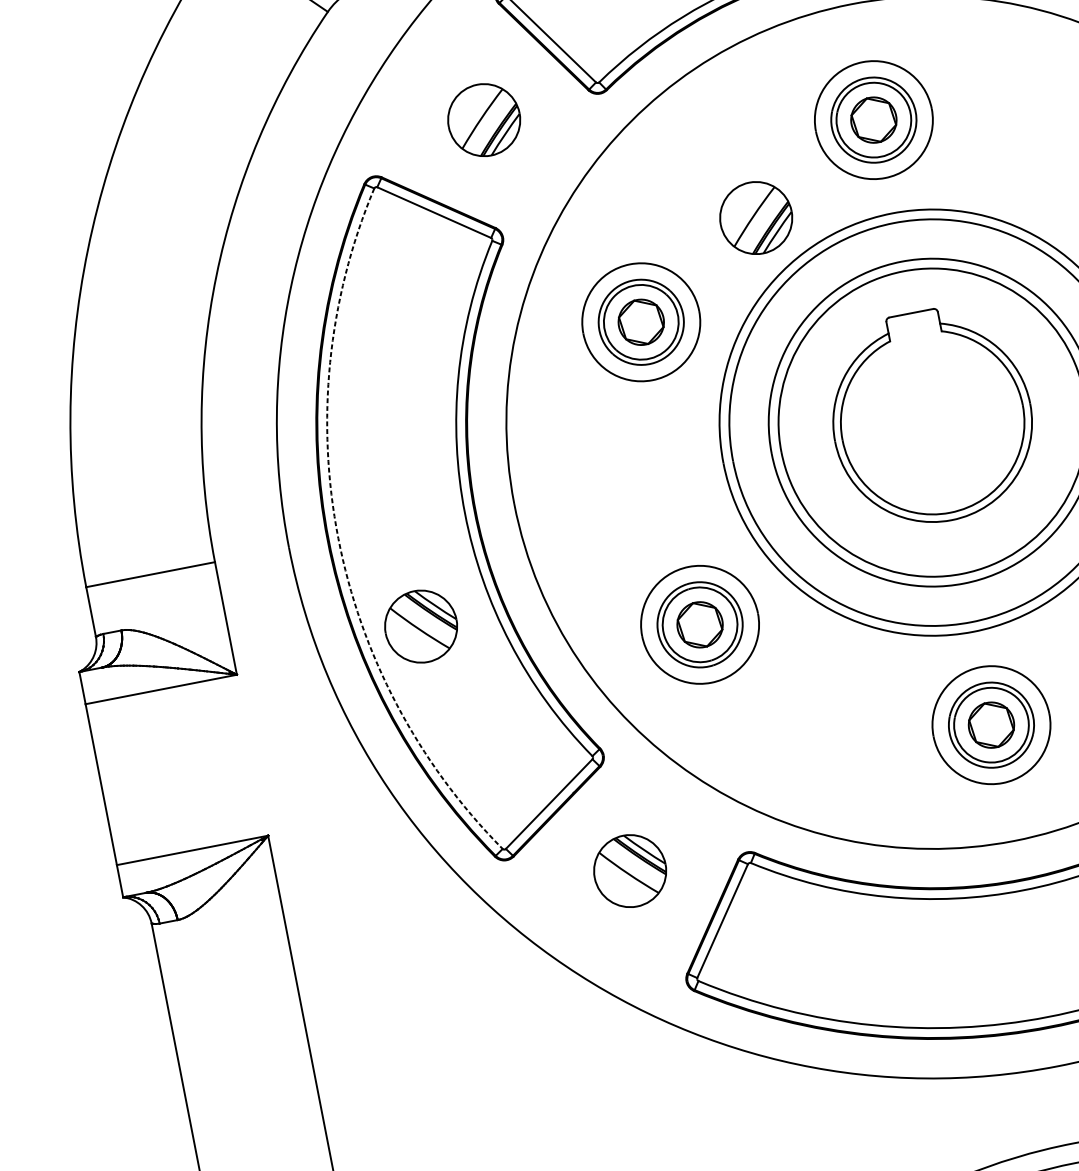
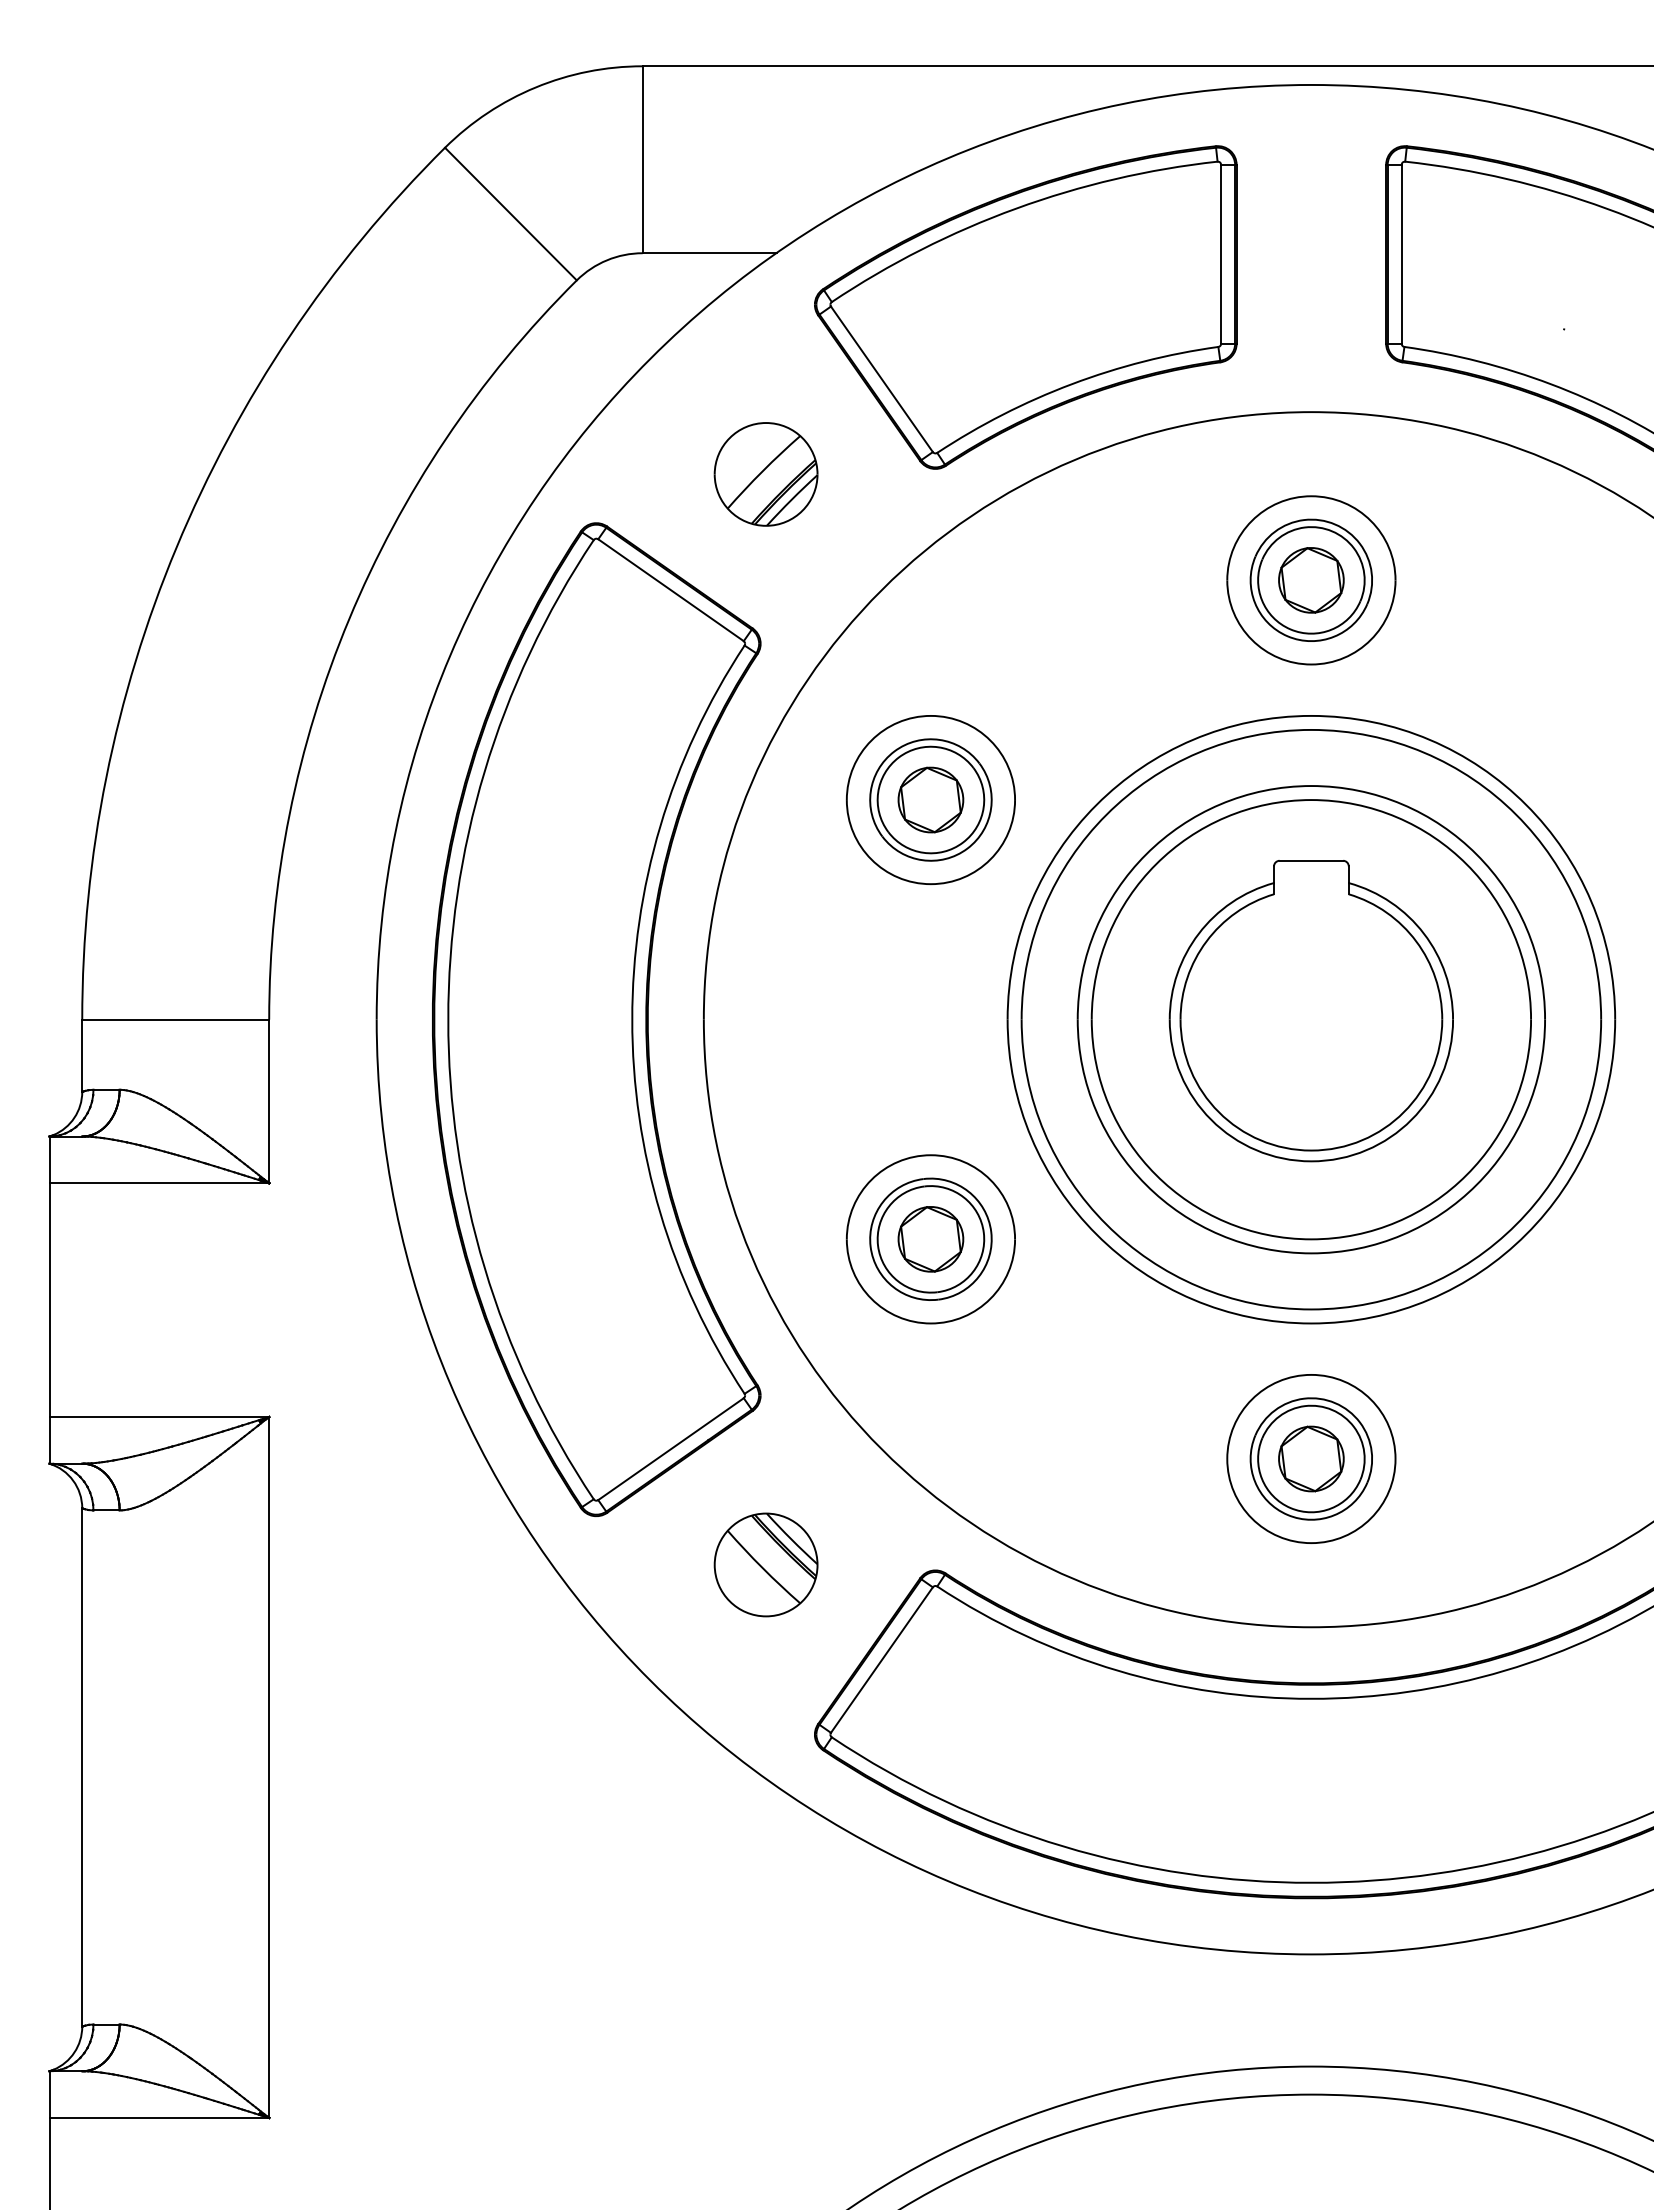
part: (755, 218) -> (1119, 685), removed
arc: (338, 538) -> (448, 1019), dashed -> solid
part: (420, 626) -> (539, 1165), removed

